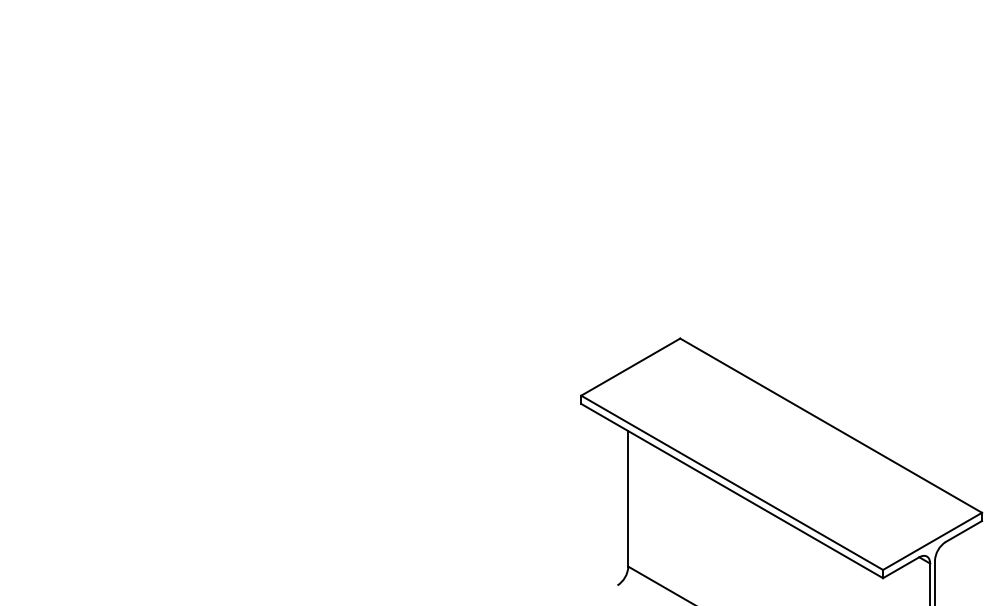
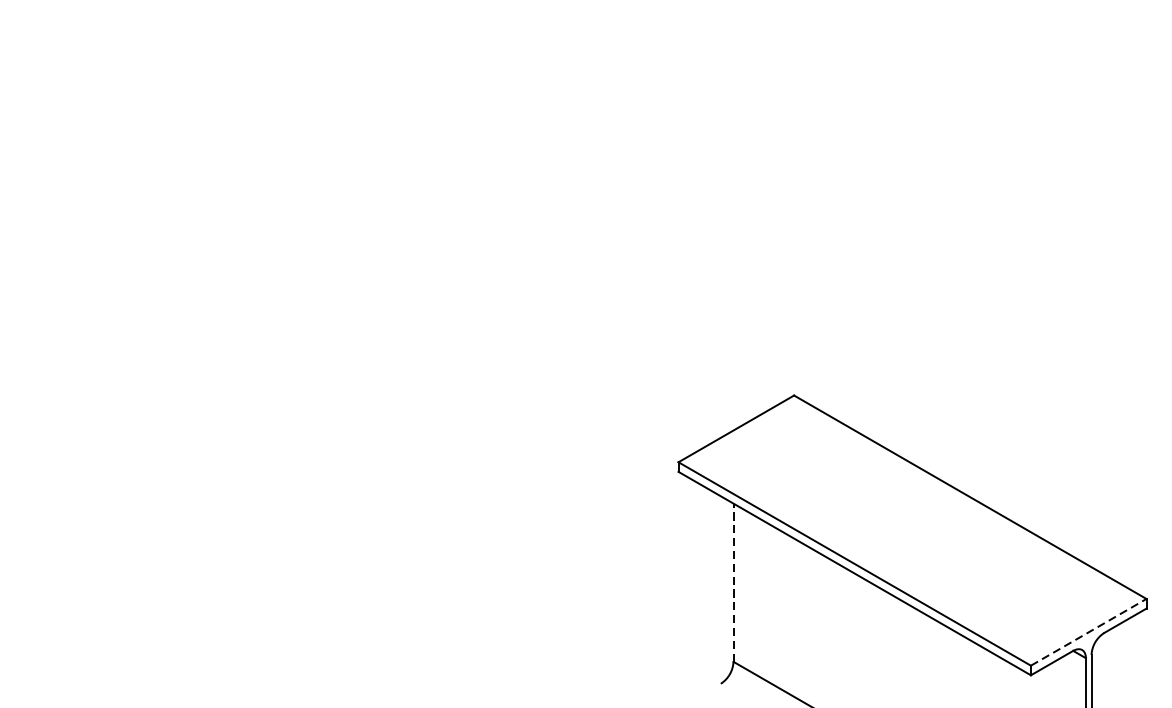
line: (628, 498) -> (733, 582), solid -> dashed
line: (933, 541) -> (1089, 632), solid -> dashed

